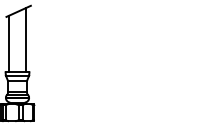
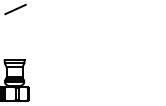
line: (26, 39) -> (22, 32), removed
line: (8, 43) -> (7, 36), removed

